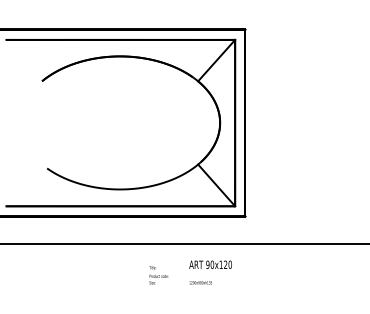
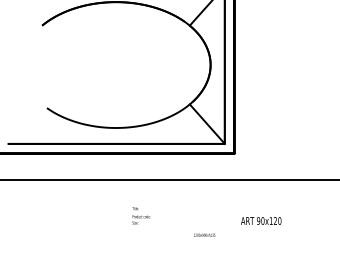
text: (210, 264) -> (261, 220), moved
text: (158, 275) -> (140, 215), moved
text: (200, 282) -> (204, 234), moved

